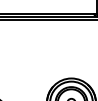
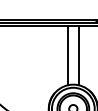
line: (66, 49) -> (68, 55), added
line: (76, 49) -> (78, 55), added

